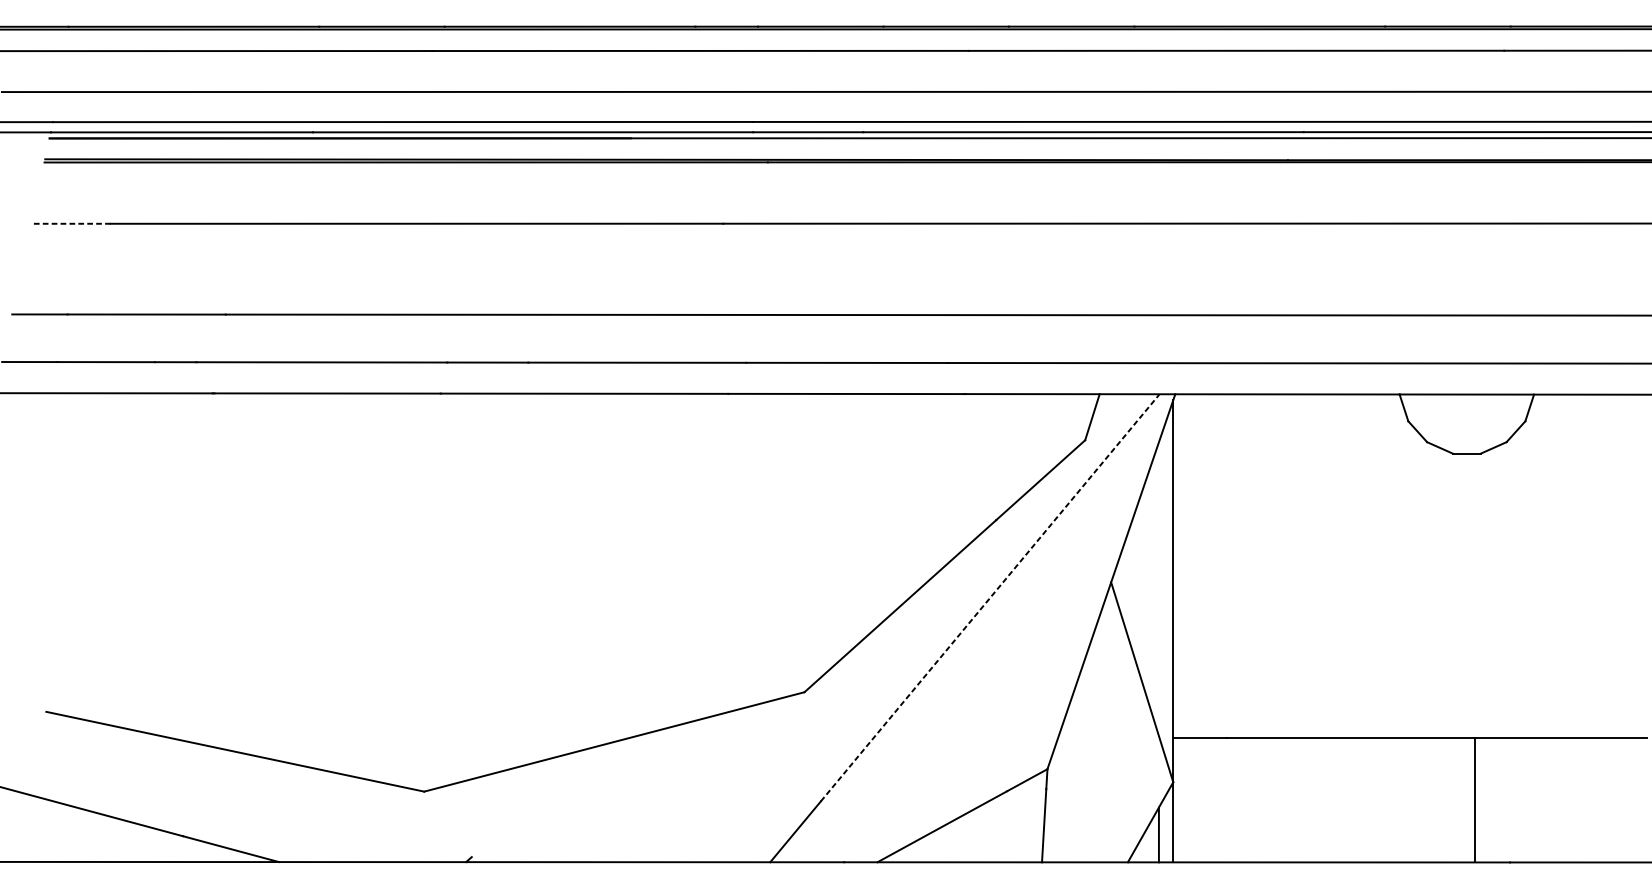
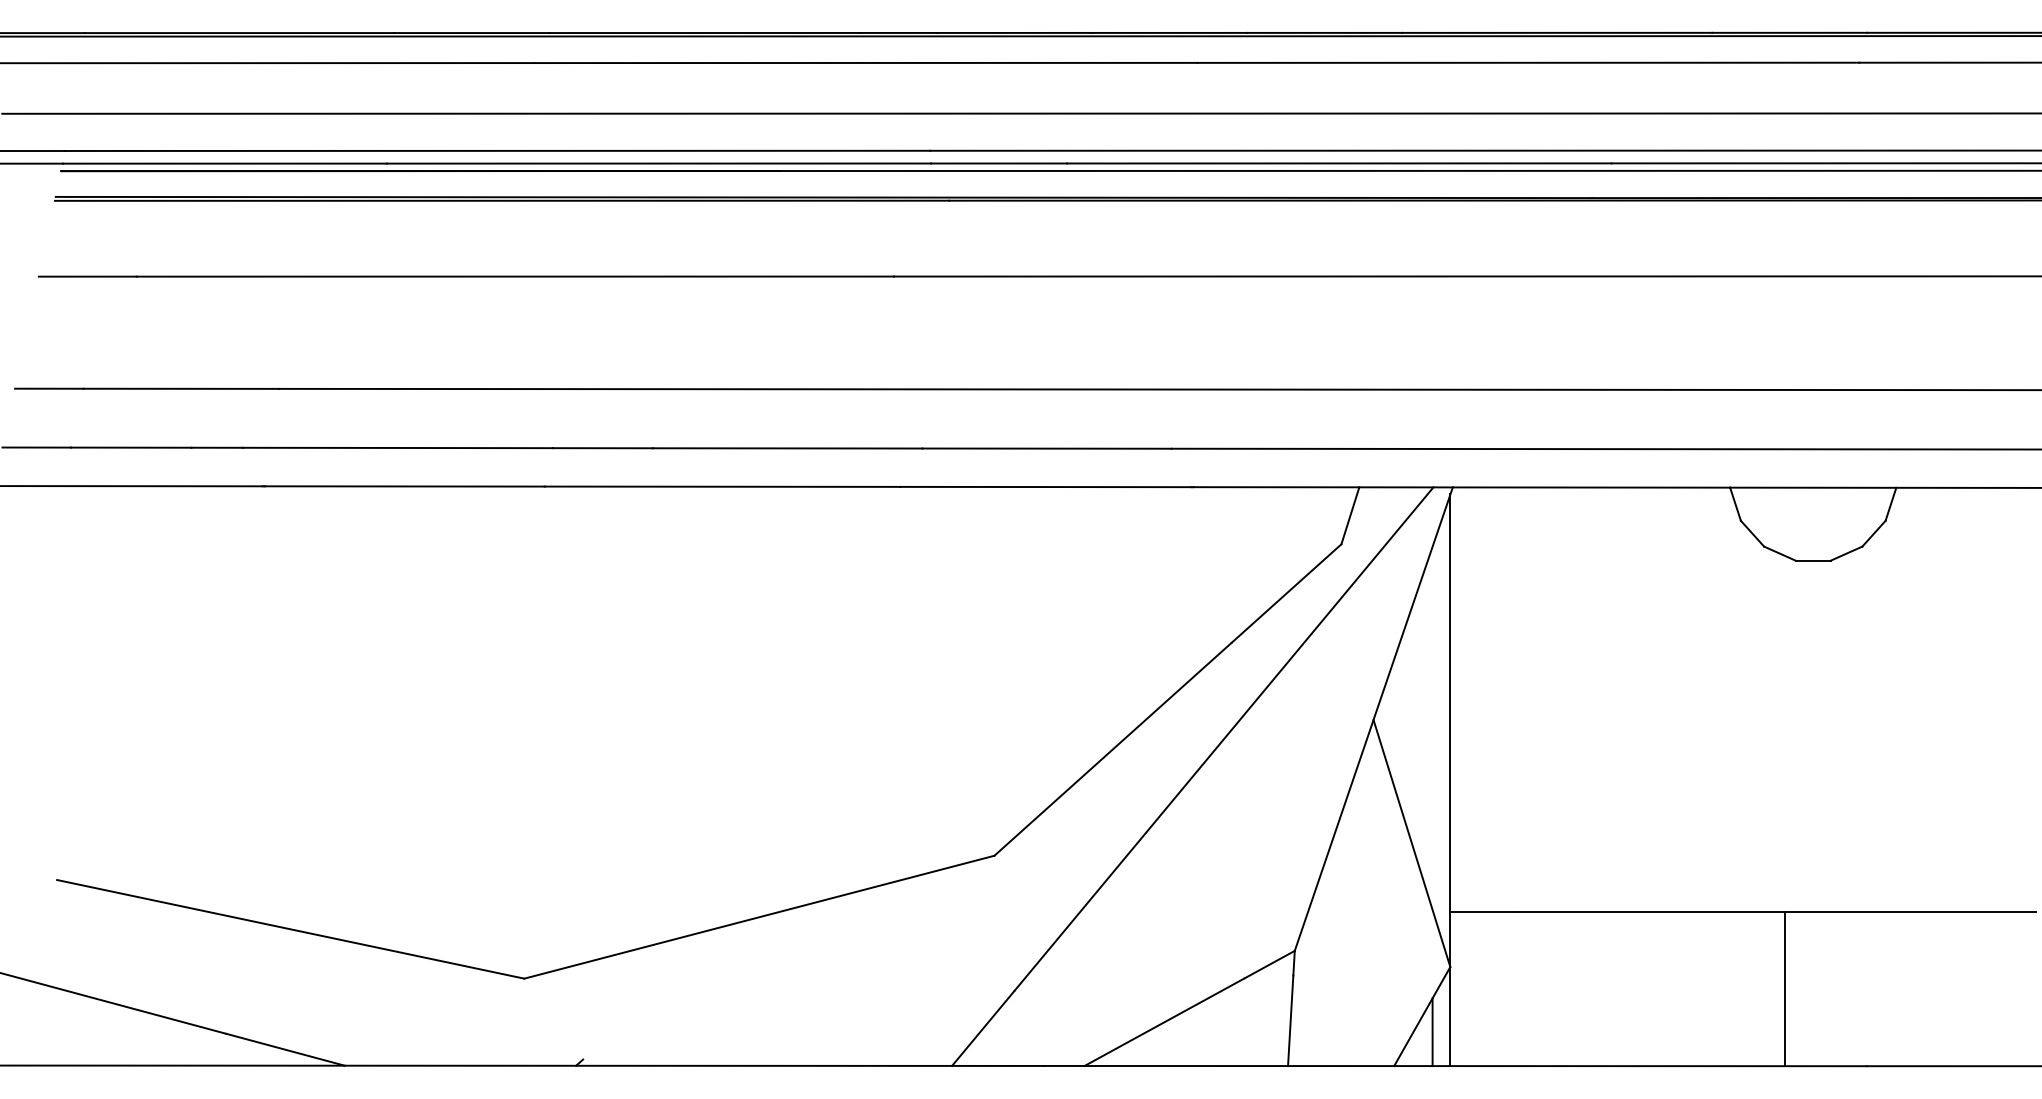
line: (70, 223) -> (87, 276), dashed -> solid
line: (990, 597) -> (1224, 738), dashed -> solid
line: (1475, 800) -> (1785, 989), moved

